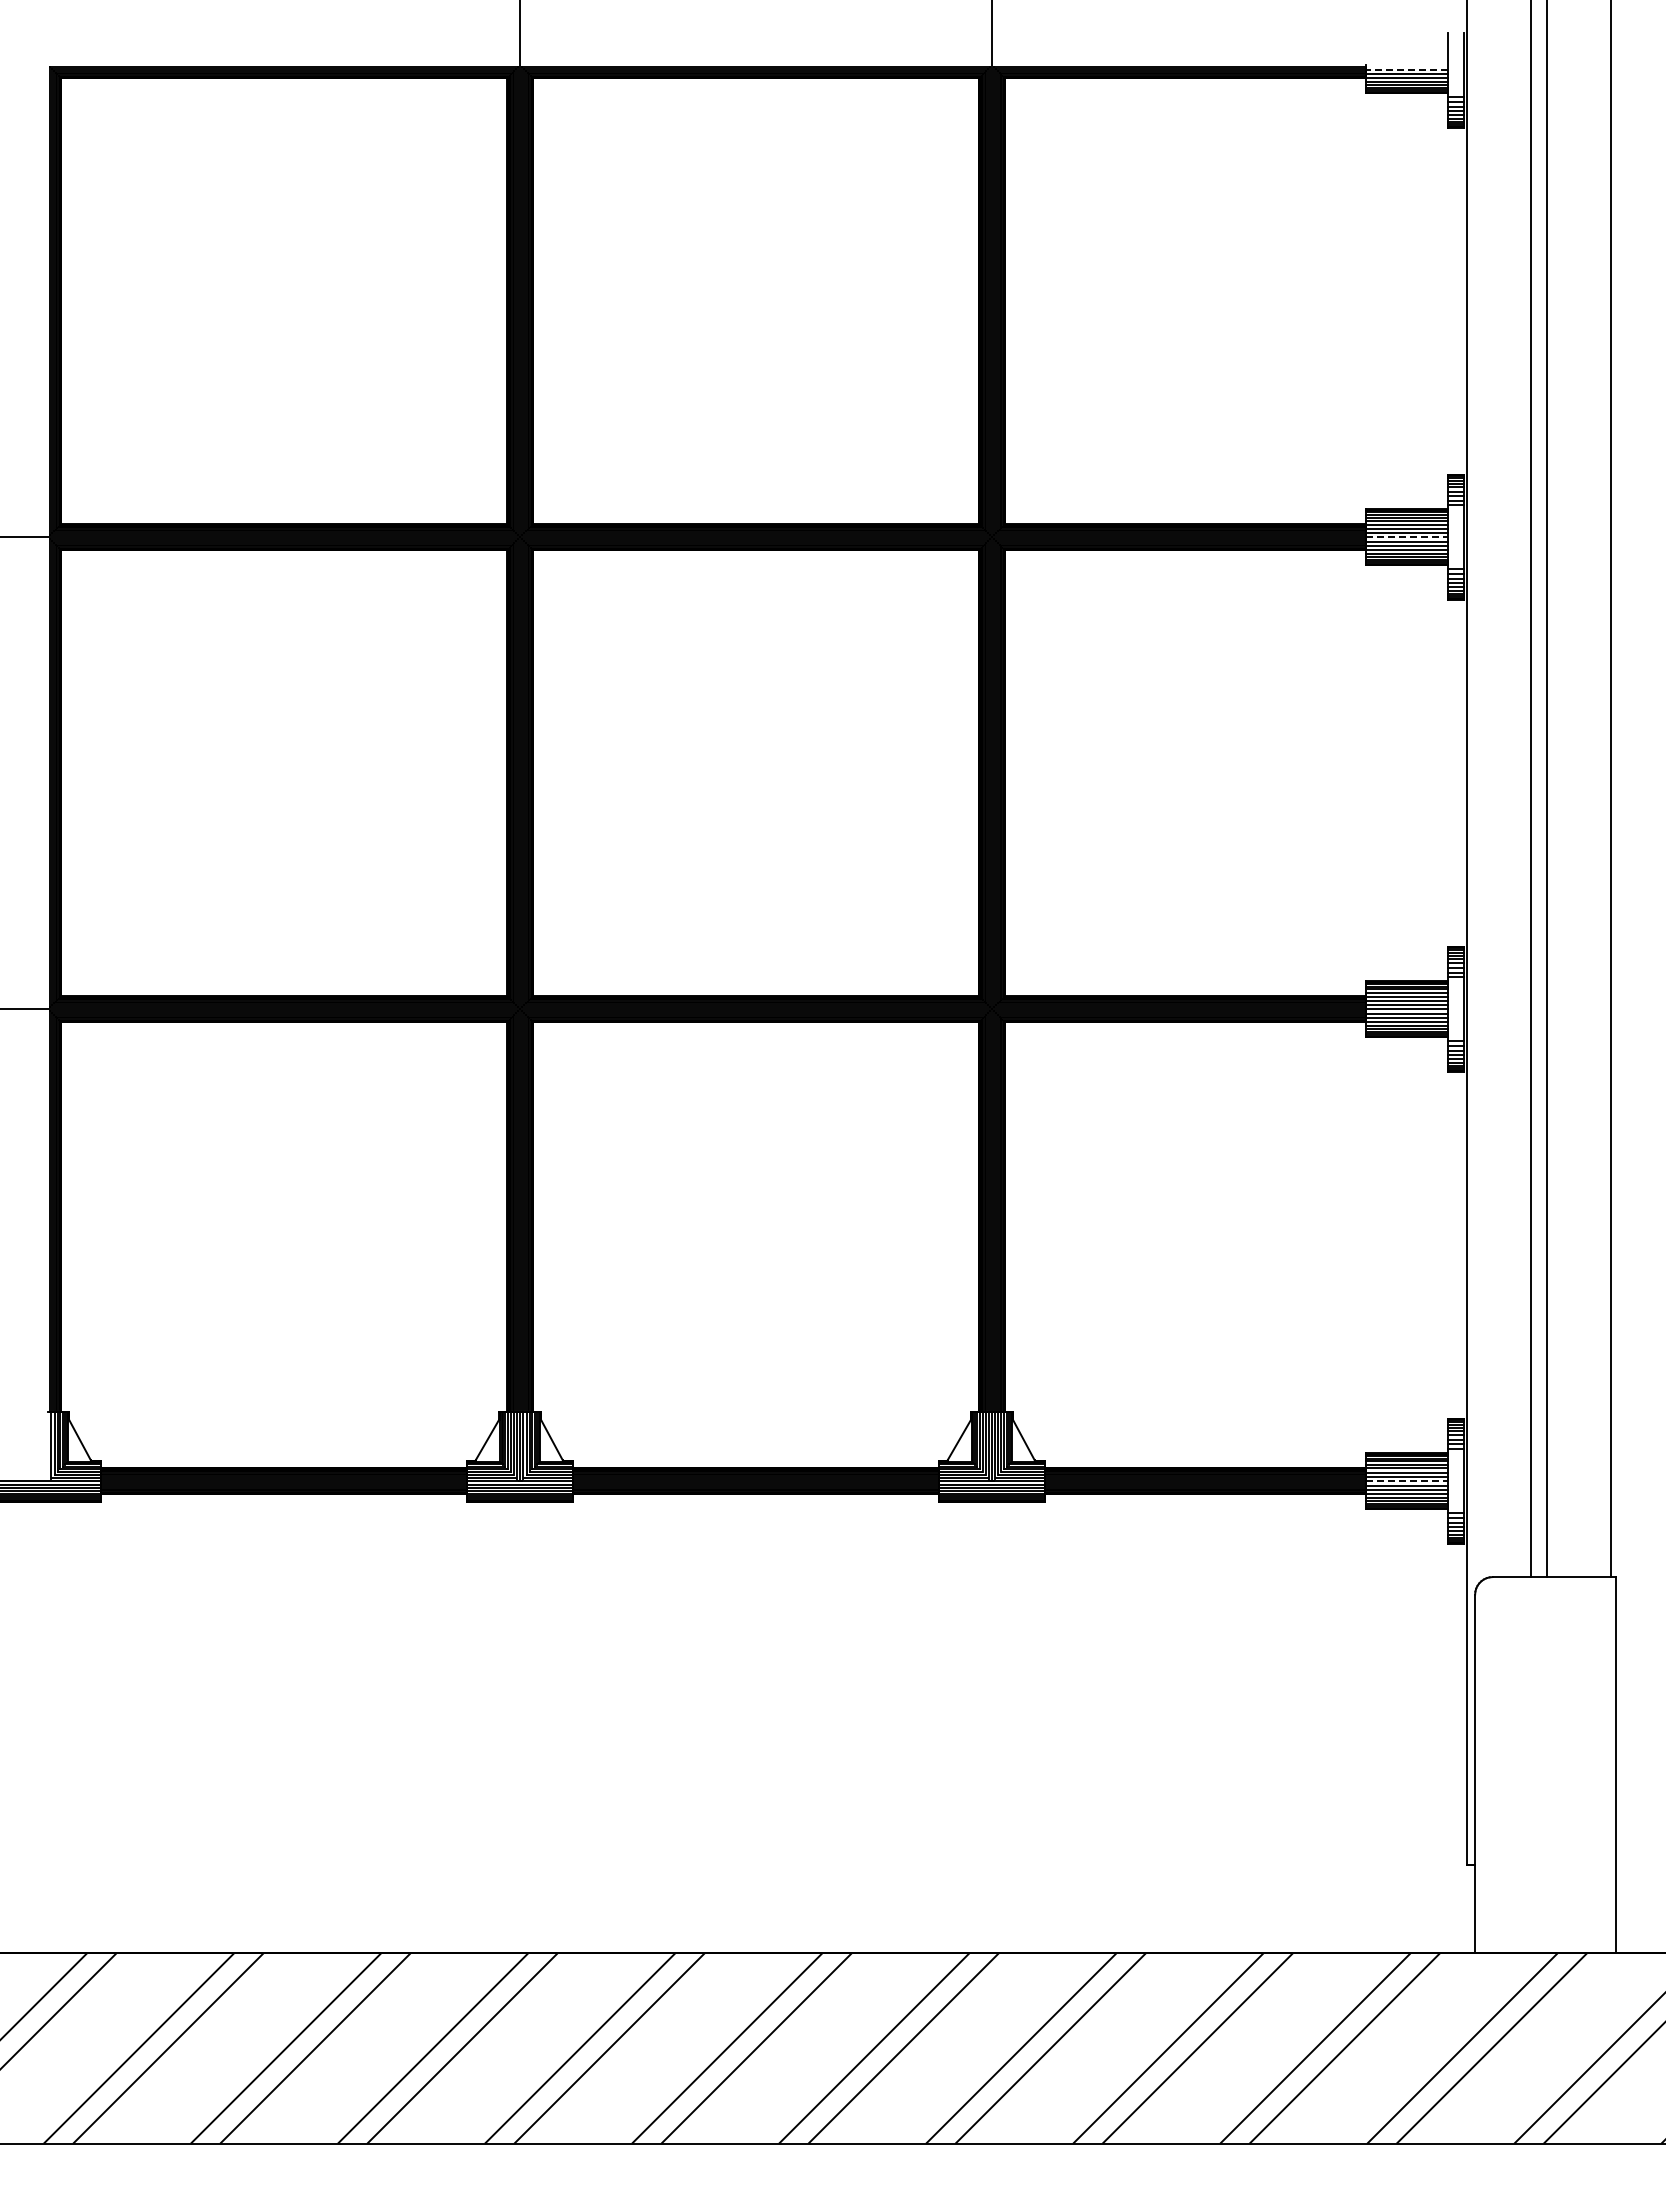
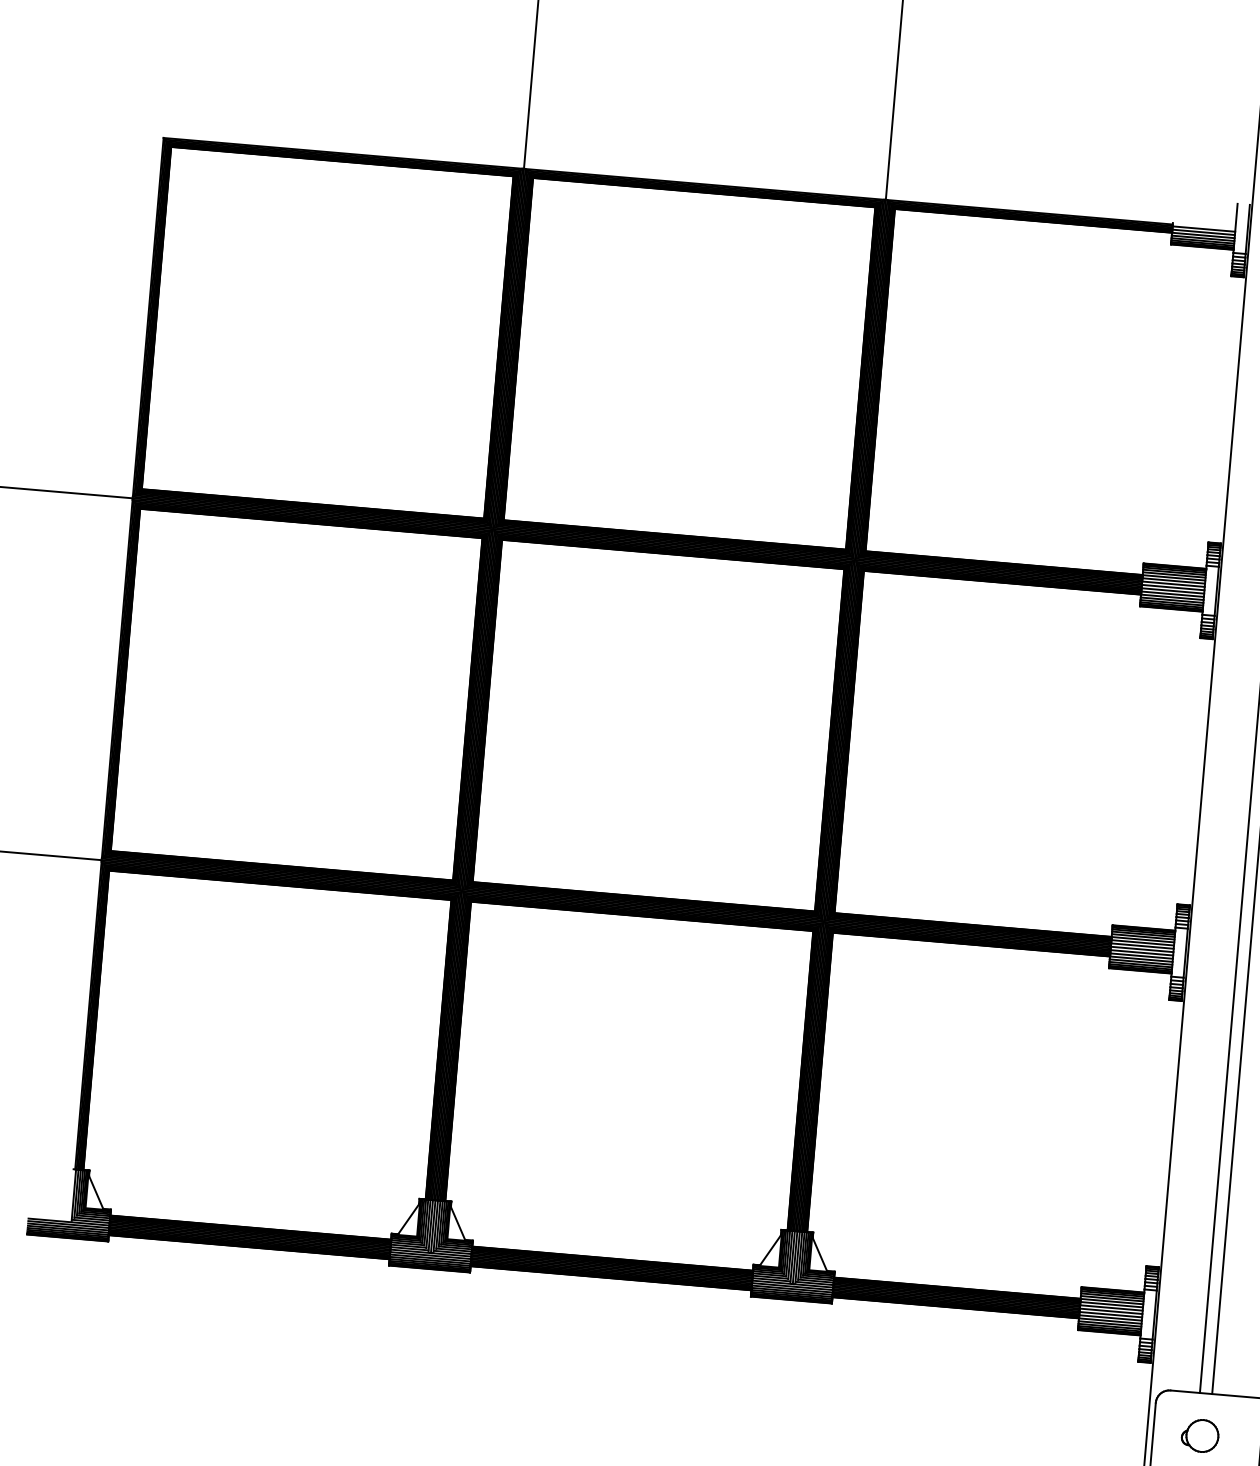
line: (1407, 69) -> (1204, 228), dashed -> solid
line: (1407, 537) -> (1173, 587), dashed -> solid
line: (1407, 1481) -> (1111, 1311), dashed -> solid
part: (1535, 1632) -> (1199, 1435), added

